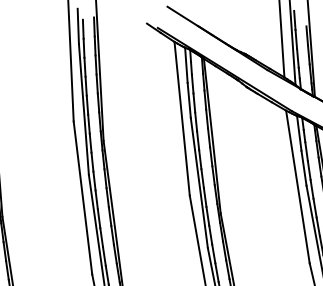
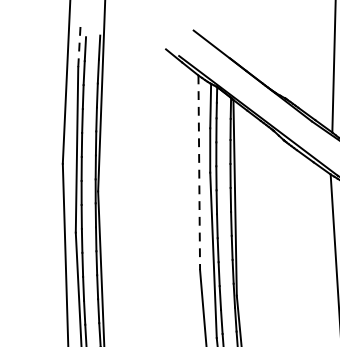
line: (78, 26) -> (79, 45), solid -> dashed
line: (182, 119) -> (199, 173), solid -> dashed

